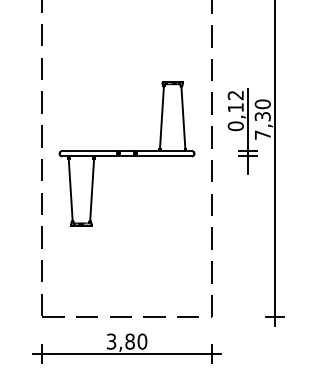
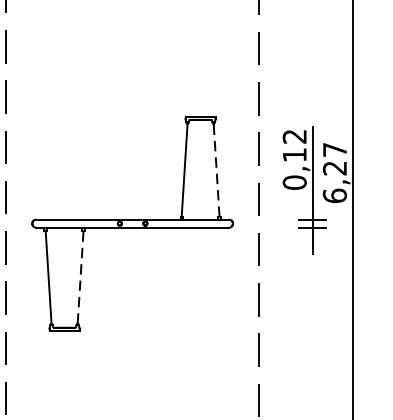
line: (183, 117) -> (216, 169), solid -> dashed
text: (262, 119) -> (334, 172), 7,30 -> 6,27
line: (92, 189) -> (81, 276), solid -> dashed

